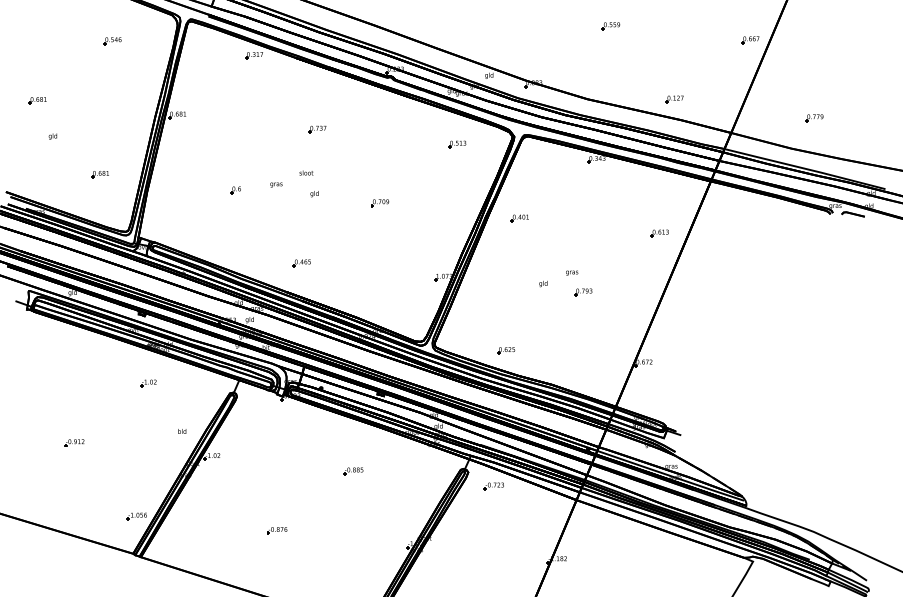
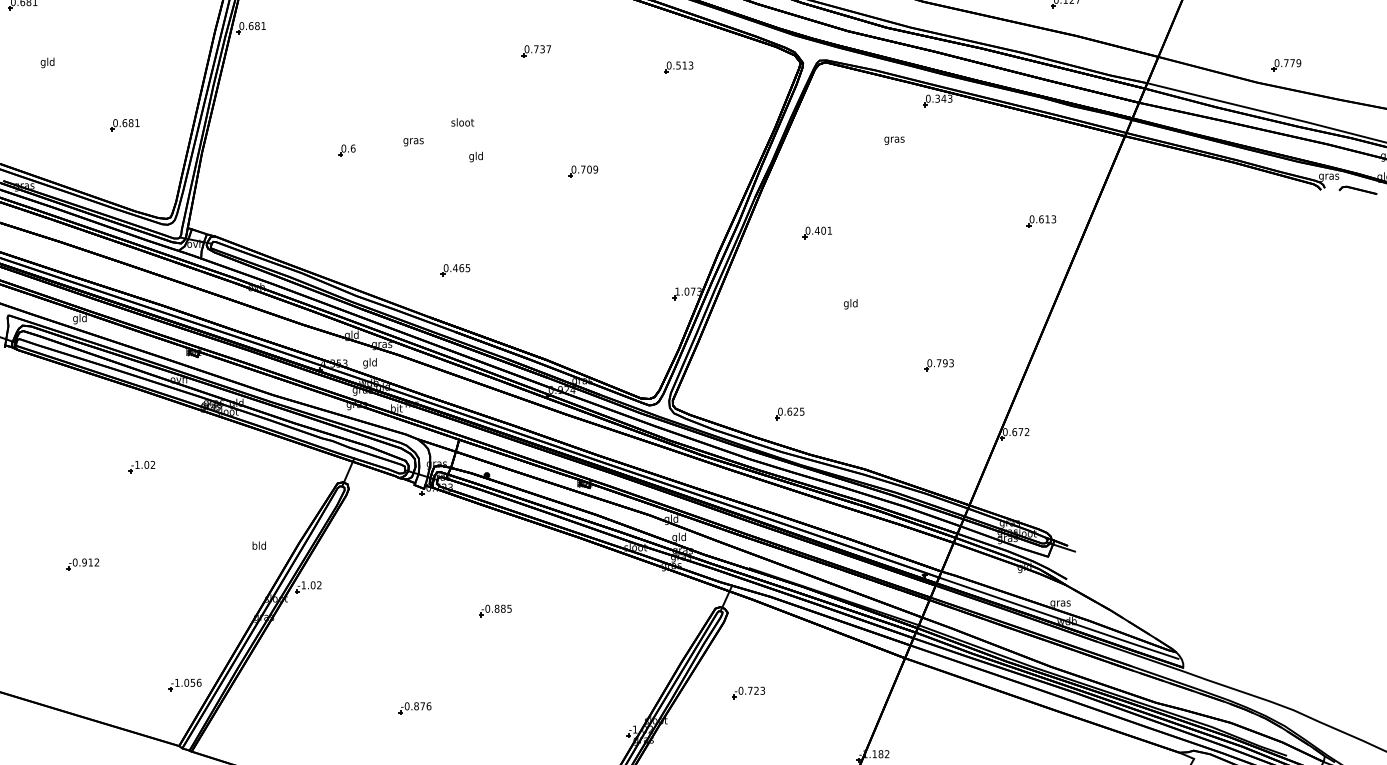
part: (814, 118) -> (1286, 65), moved
part: (317, 129) -> (536, 51), moved
part: (457, 144) -> (678, 67), moved
part: (519, 218) -> (816, 233), moved
text: (572, 272) -> (895, 139), moved
part: (583, 292) -> (939, 365), moved
part: (148, 383) -> (141, 467), moved
part: (353, 471) -> (495, 611), moved
part: (493, 486) -> (747, 693), moved

